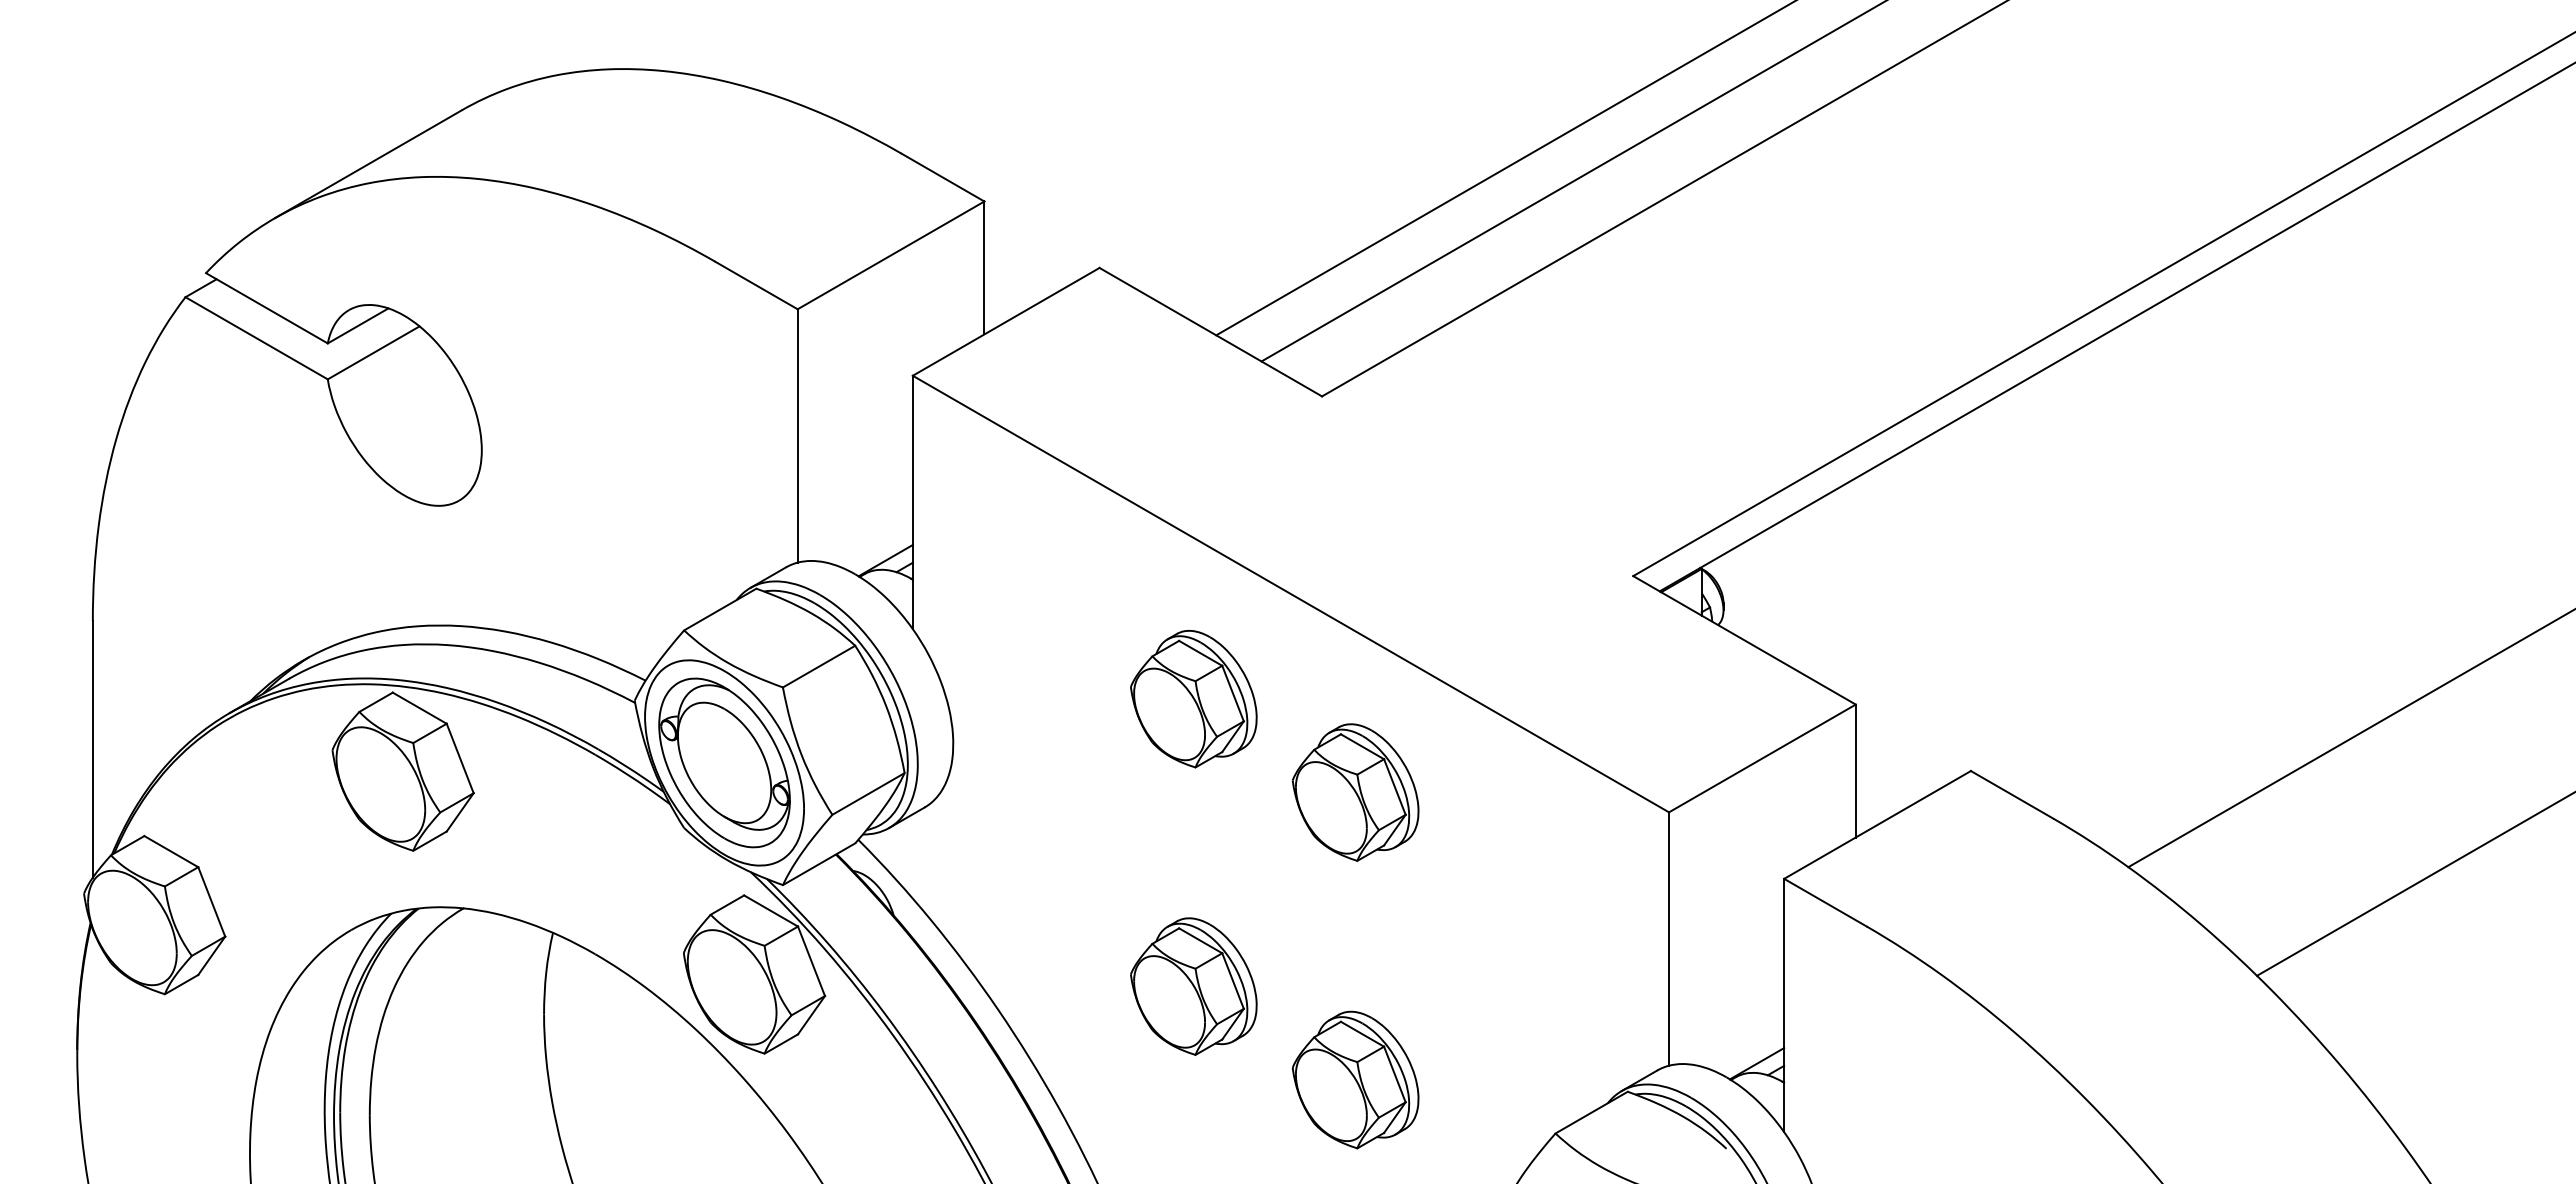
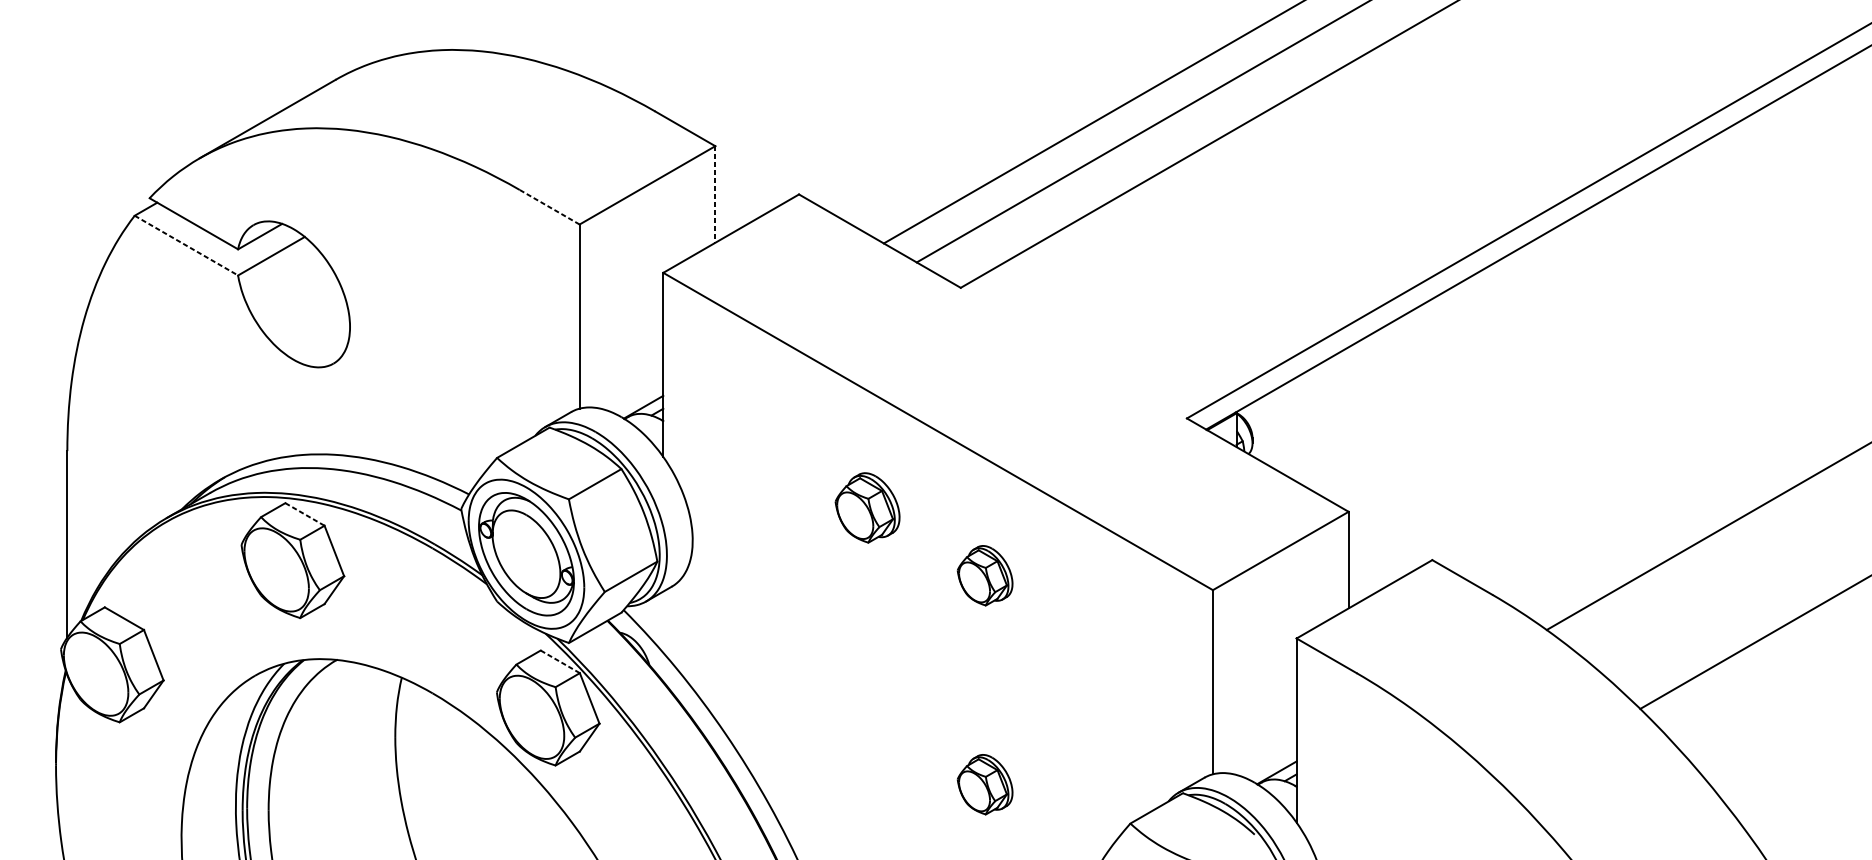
line: (984, 268) -> (715, 194), solid -> dashed
line: (756, 285) -> (549, 207), solid -> dashed
line: (257, 338) -> (187, 245), solid -> dashed
part: (1193, 699) -> (867, 508), size x0.7
line: (420, 708) -> (305, 514), solid -> dashed
part: (1355, 792) -> (985, 575), size x0.6
line: (771, 911) -> (560, 662), solid -> dashed
part: (1193, 986) -> (867, 716), removed
part: (1355, 1079) -> (985, 784), size x0.6

